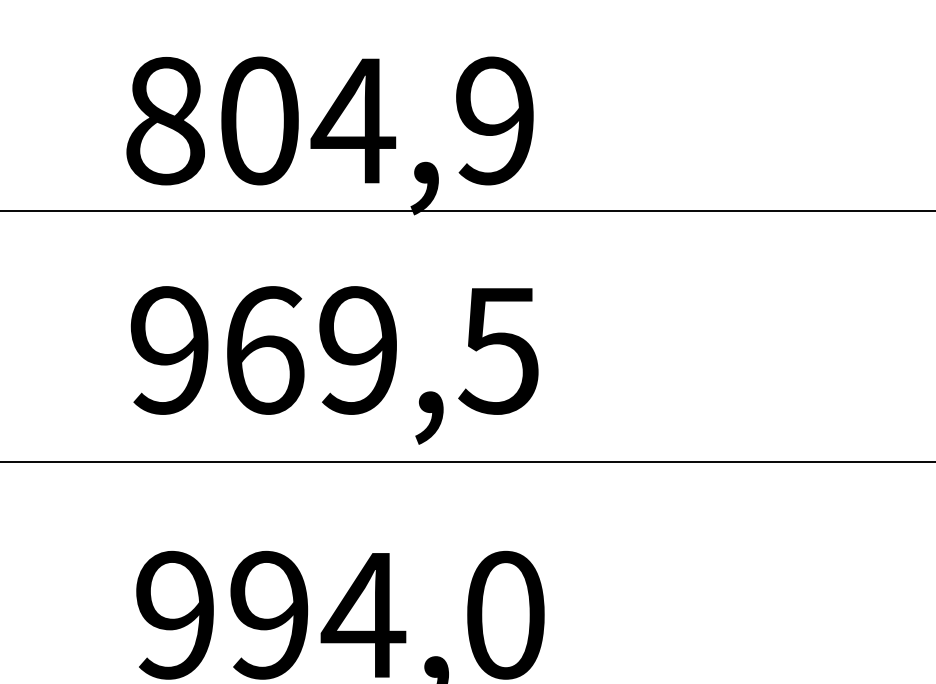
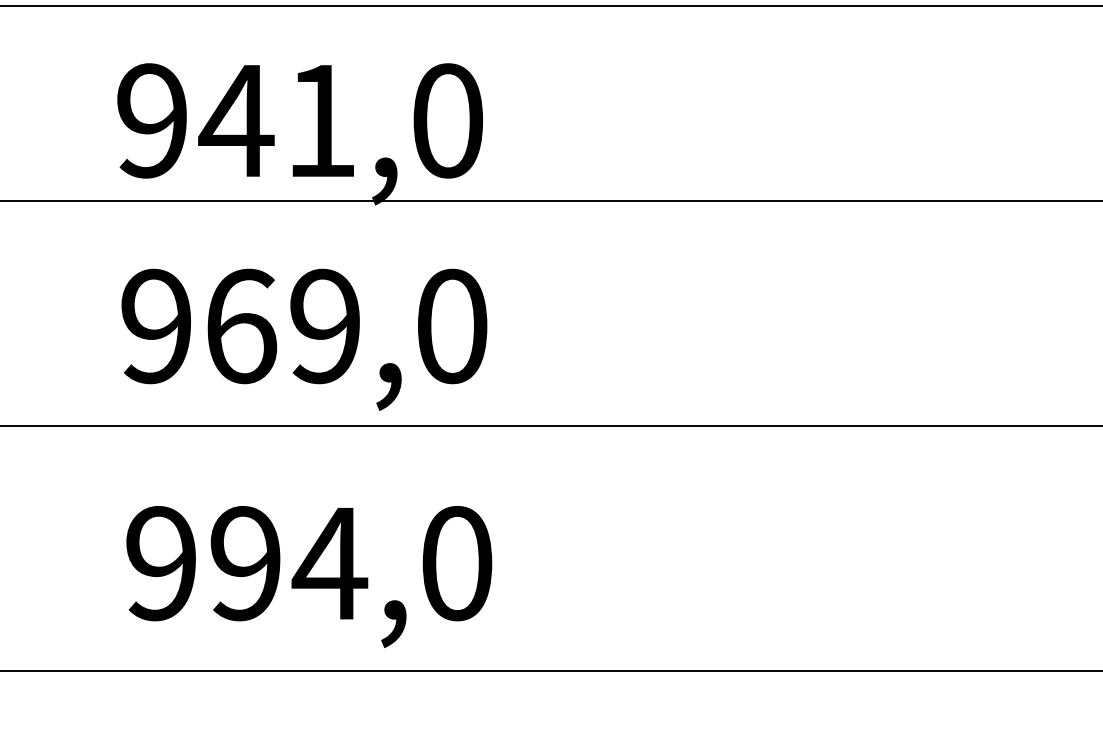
text: (330, 120) -> (300, 120), 804,9 -> 941,0
text: (498, 350) -> (450, 326), 969,5 -> 969,0

